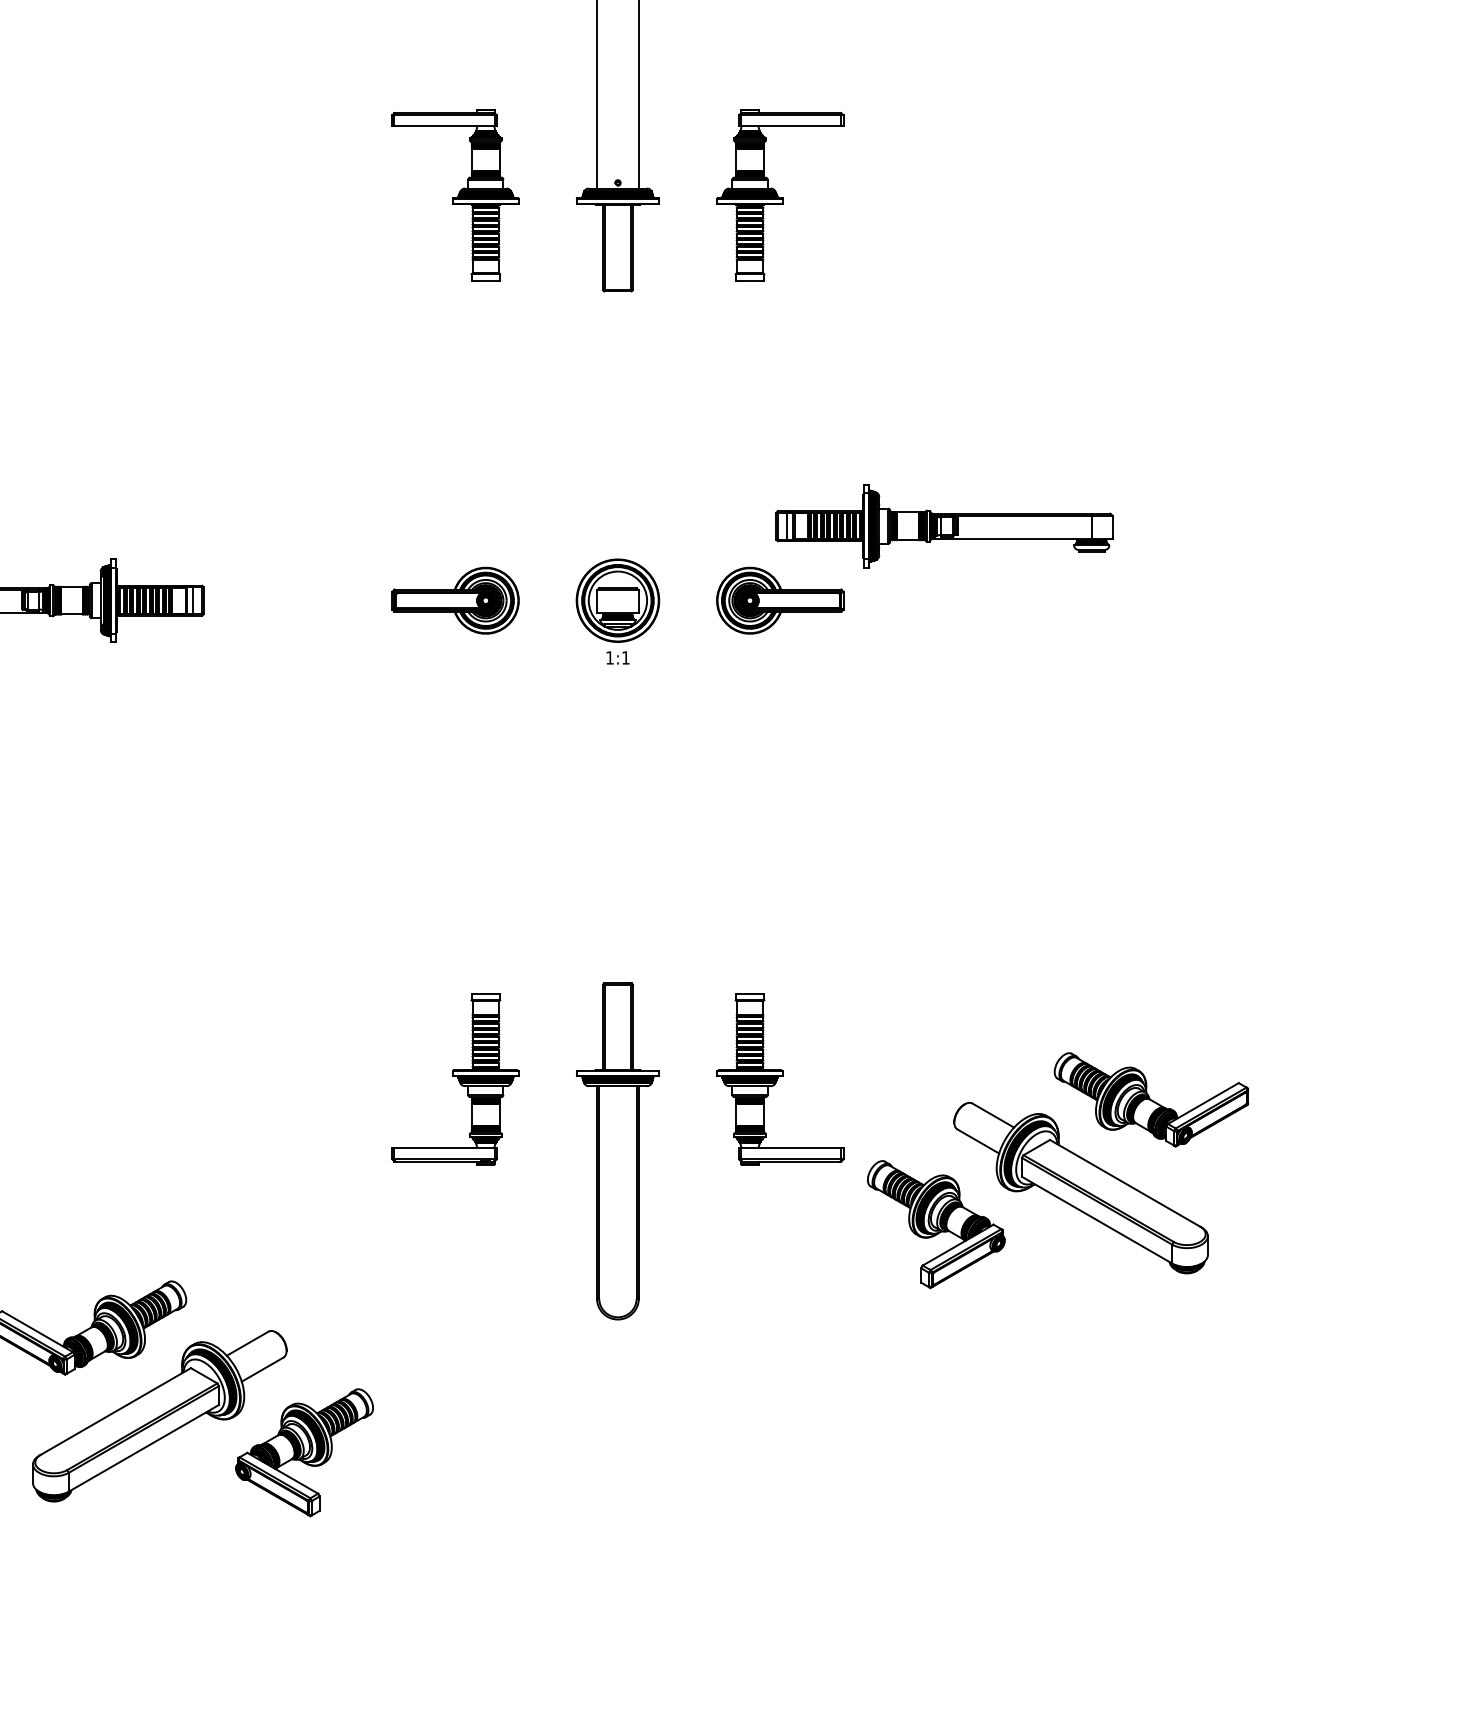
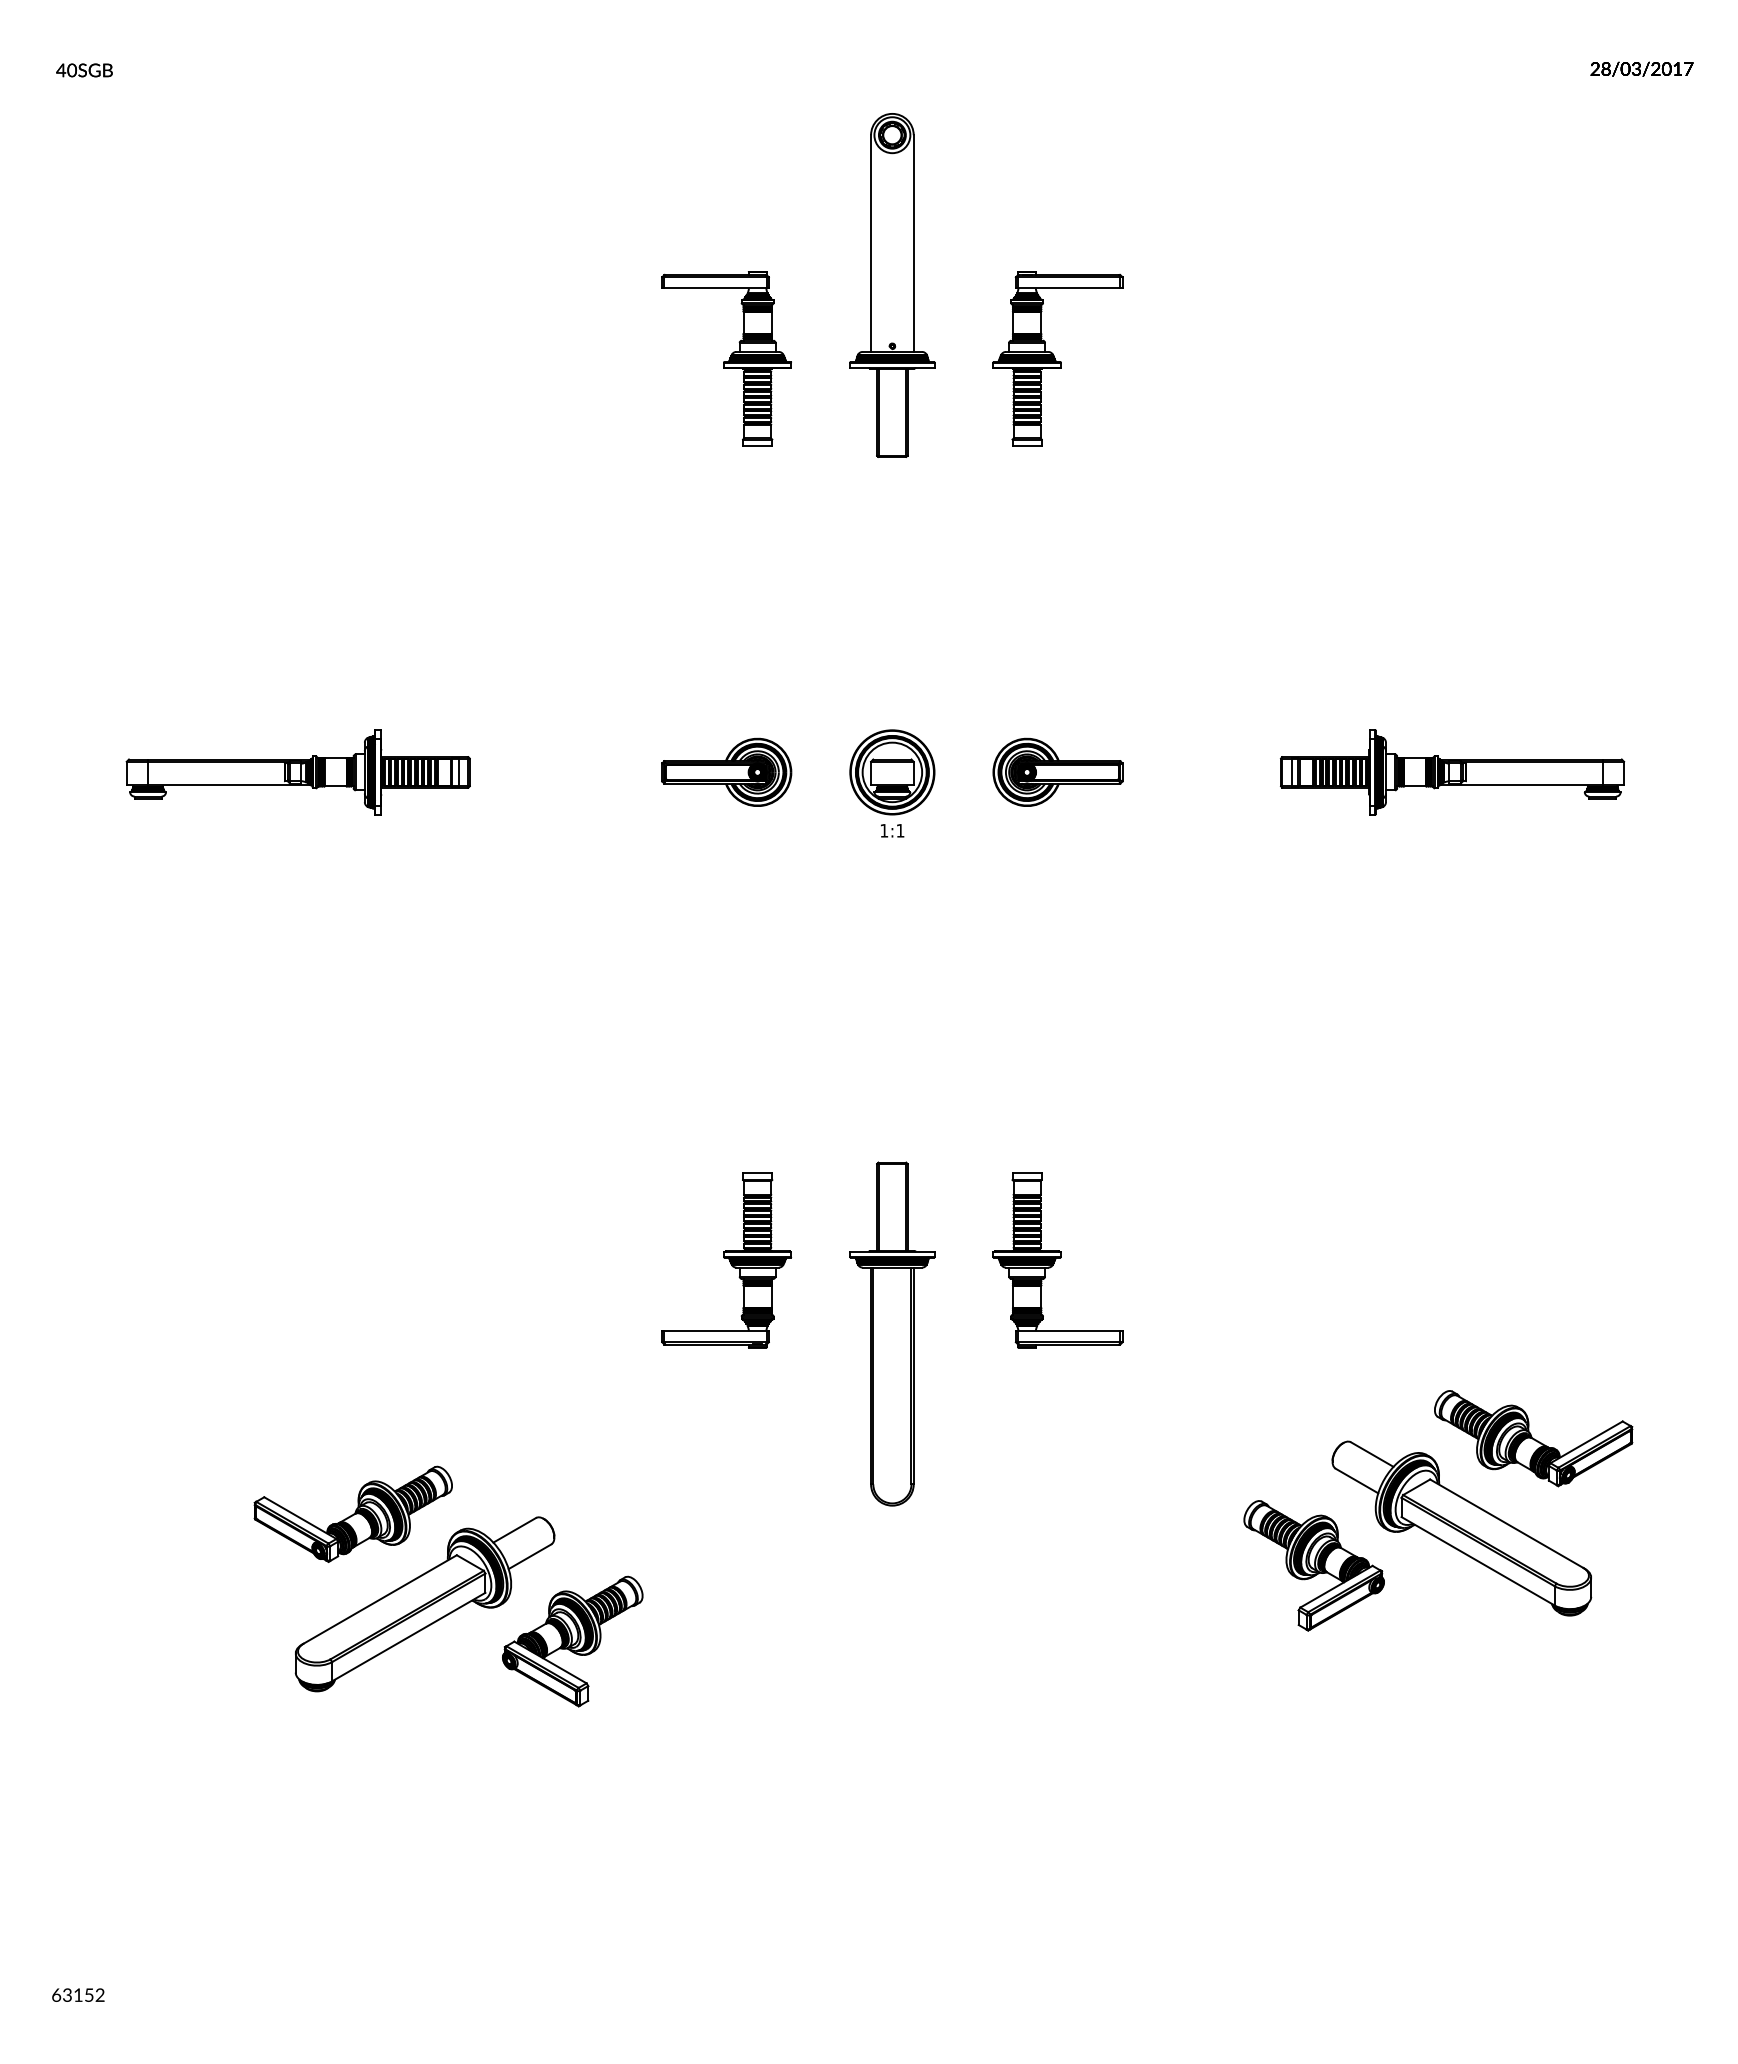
part: (944, 526) -> (1452, 772), moved
part: (1058, 1170) -> (1438, 1510), moved

